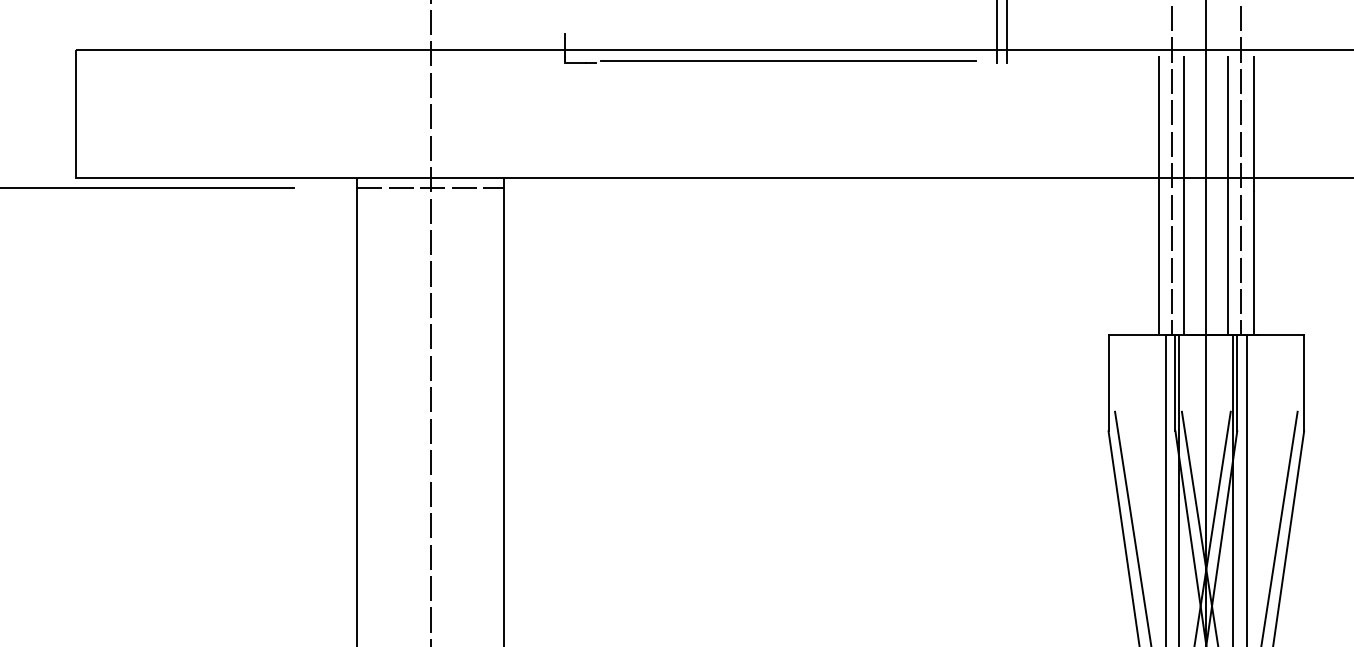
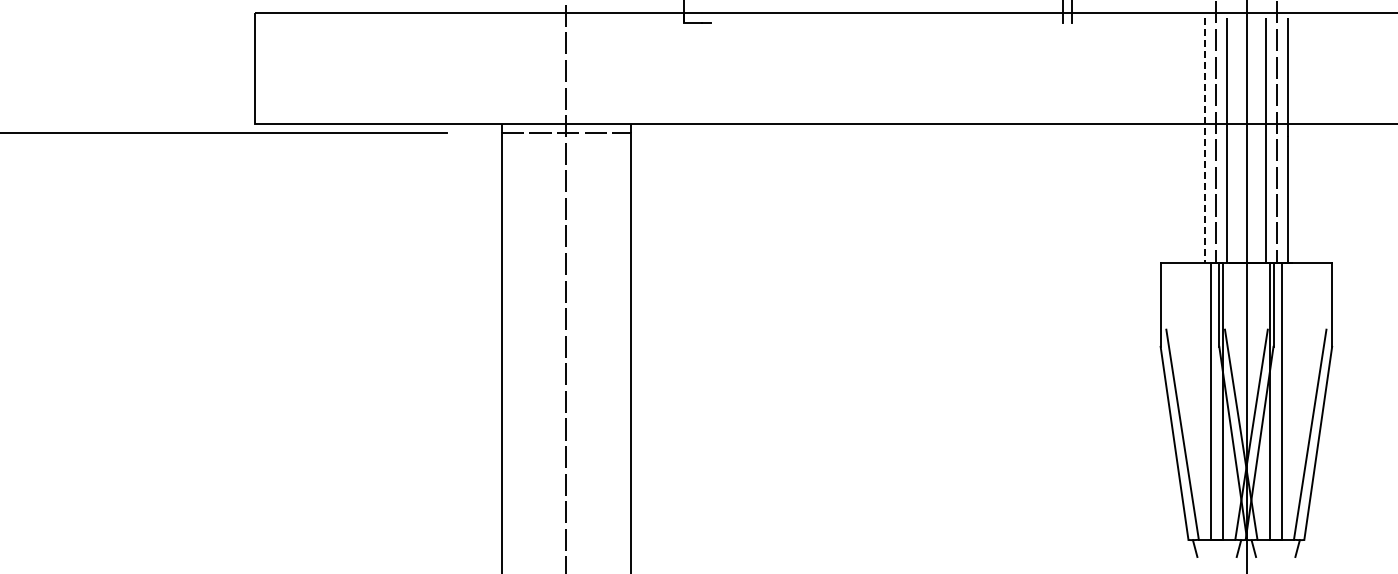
line: (787, 60) -> (879, 21), removed
line: (1159, 194) -> (1205, 139), solid -> dashed

